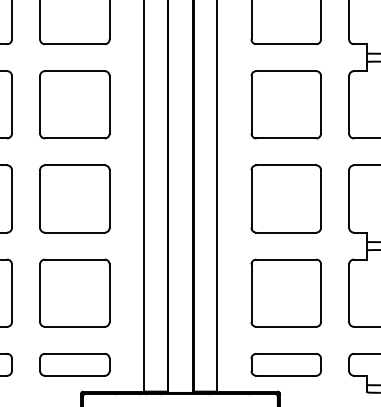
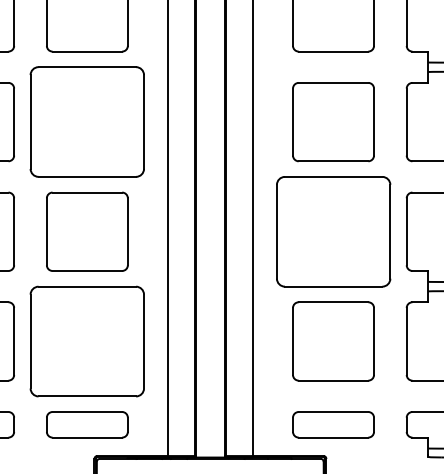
part: (74, 104) -> (86, 121), size x1.4
part: (285, 198) -> (332, 231), size x1.4
part: (74, 292) -> (86, 340), size x1.4

